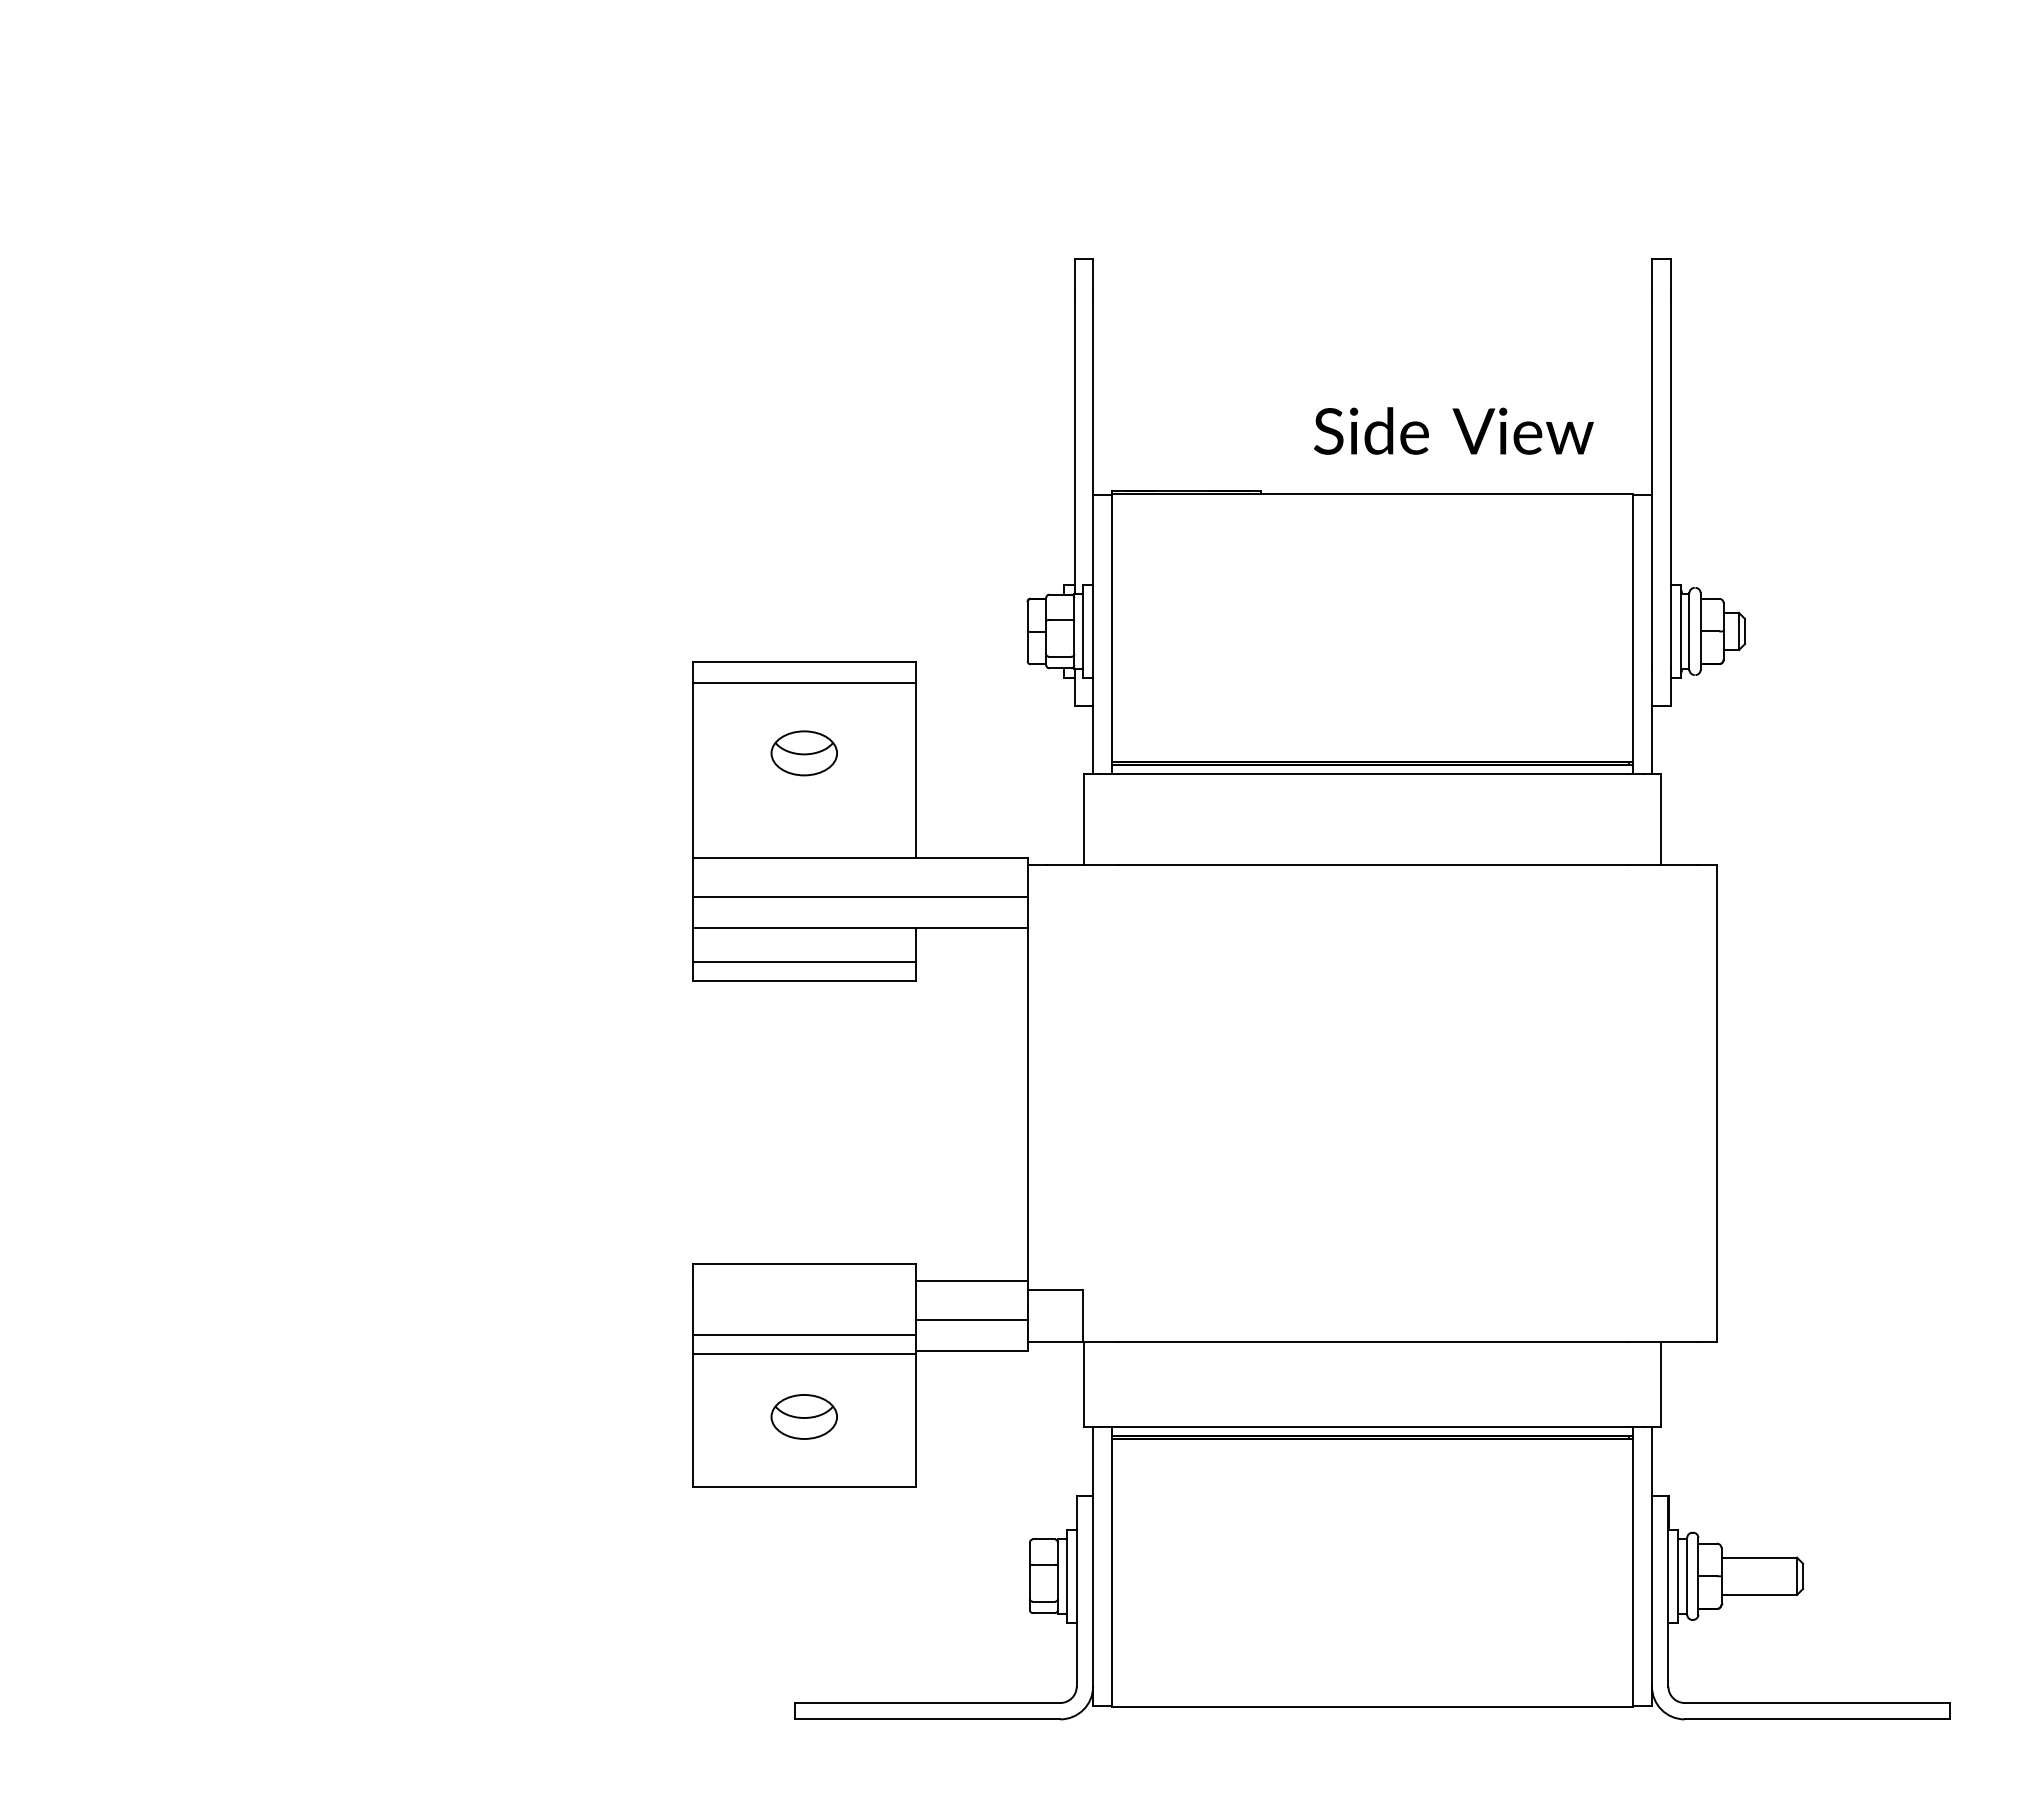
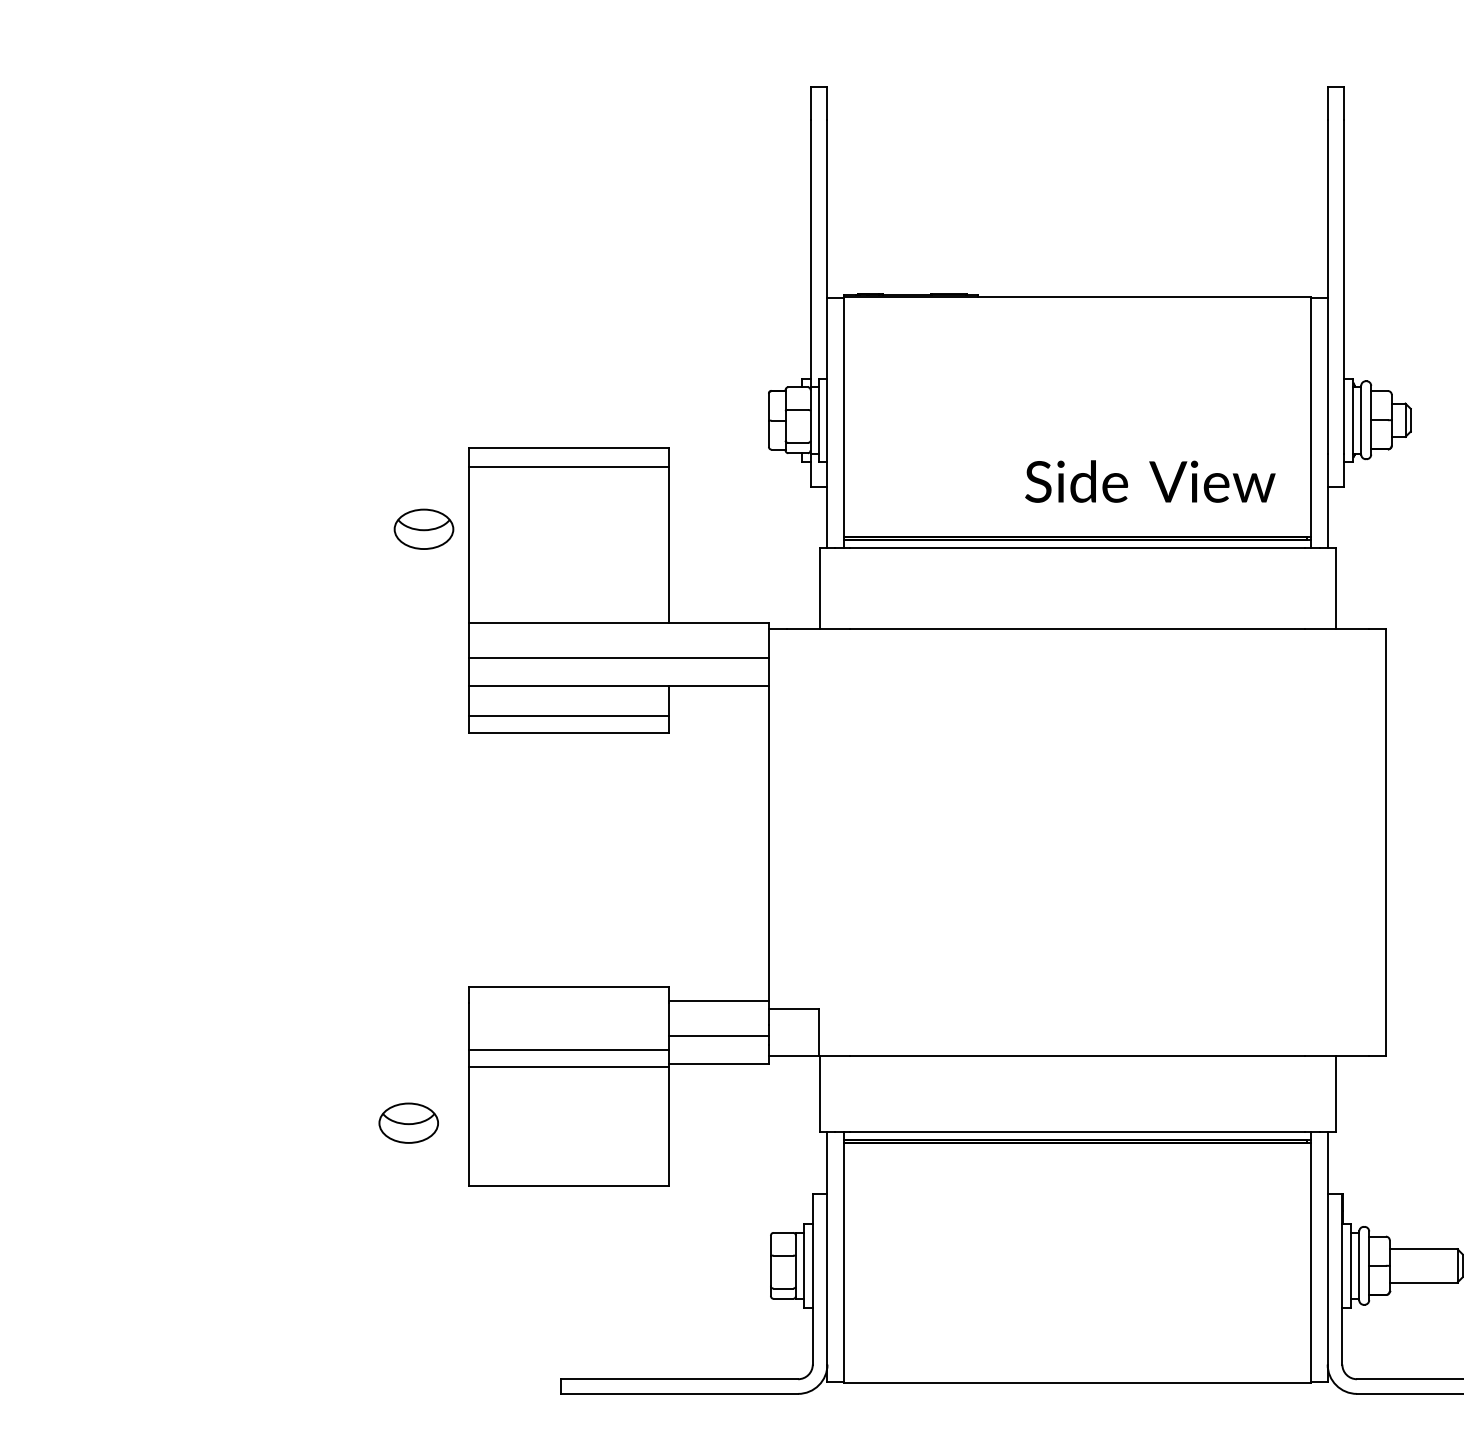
text: (1453, 430) -> (1150, 481), moved
part: (803, 753) -> (423, 529), moved
part: (803, 1416) -> (408, 1122), moved

